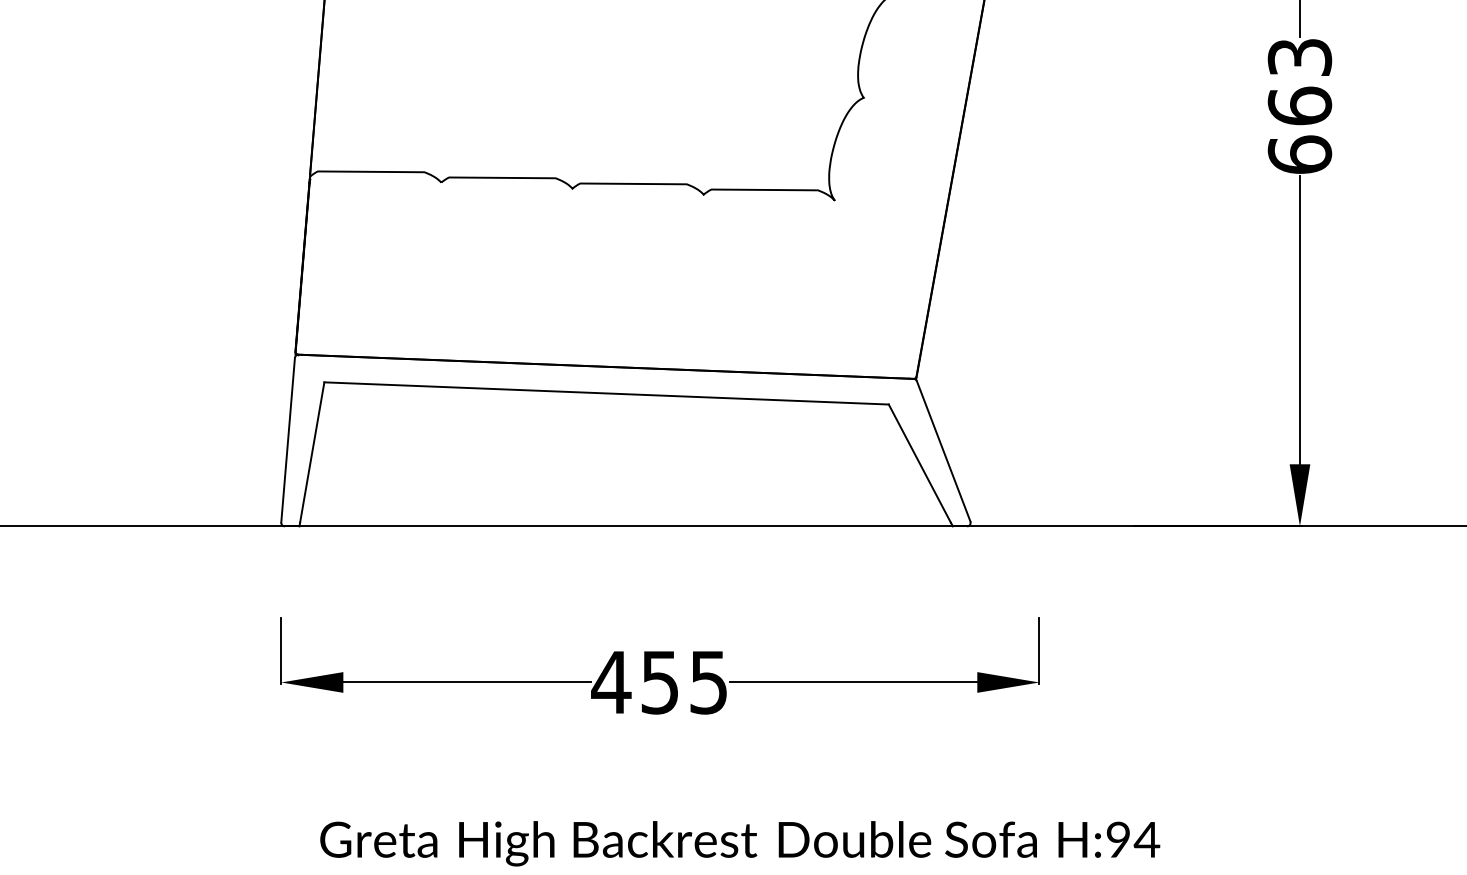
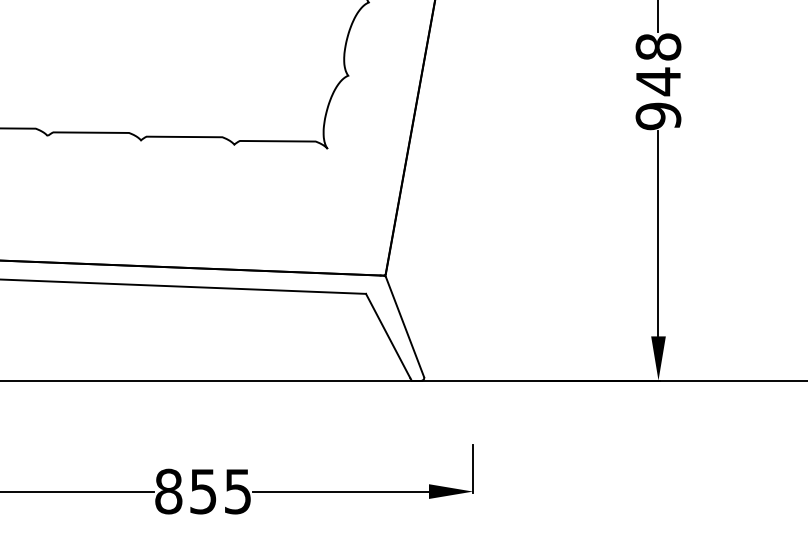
text: (1299, 106) -> (658, 81), 663 -> 948
text: (611, 682) -> (168, 491), 455 -> 855

